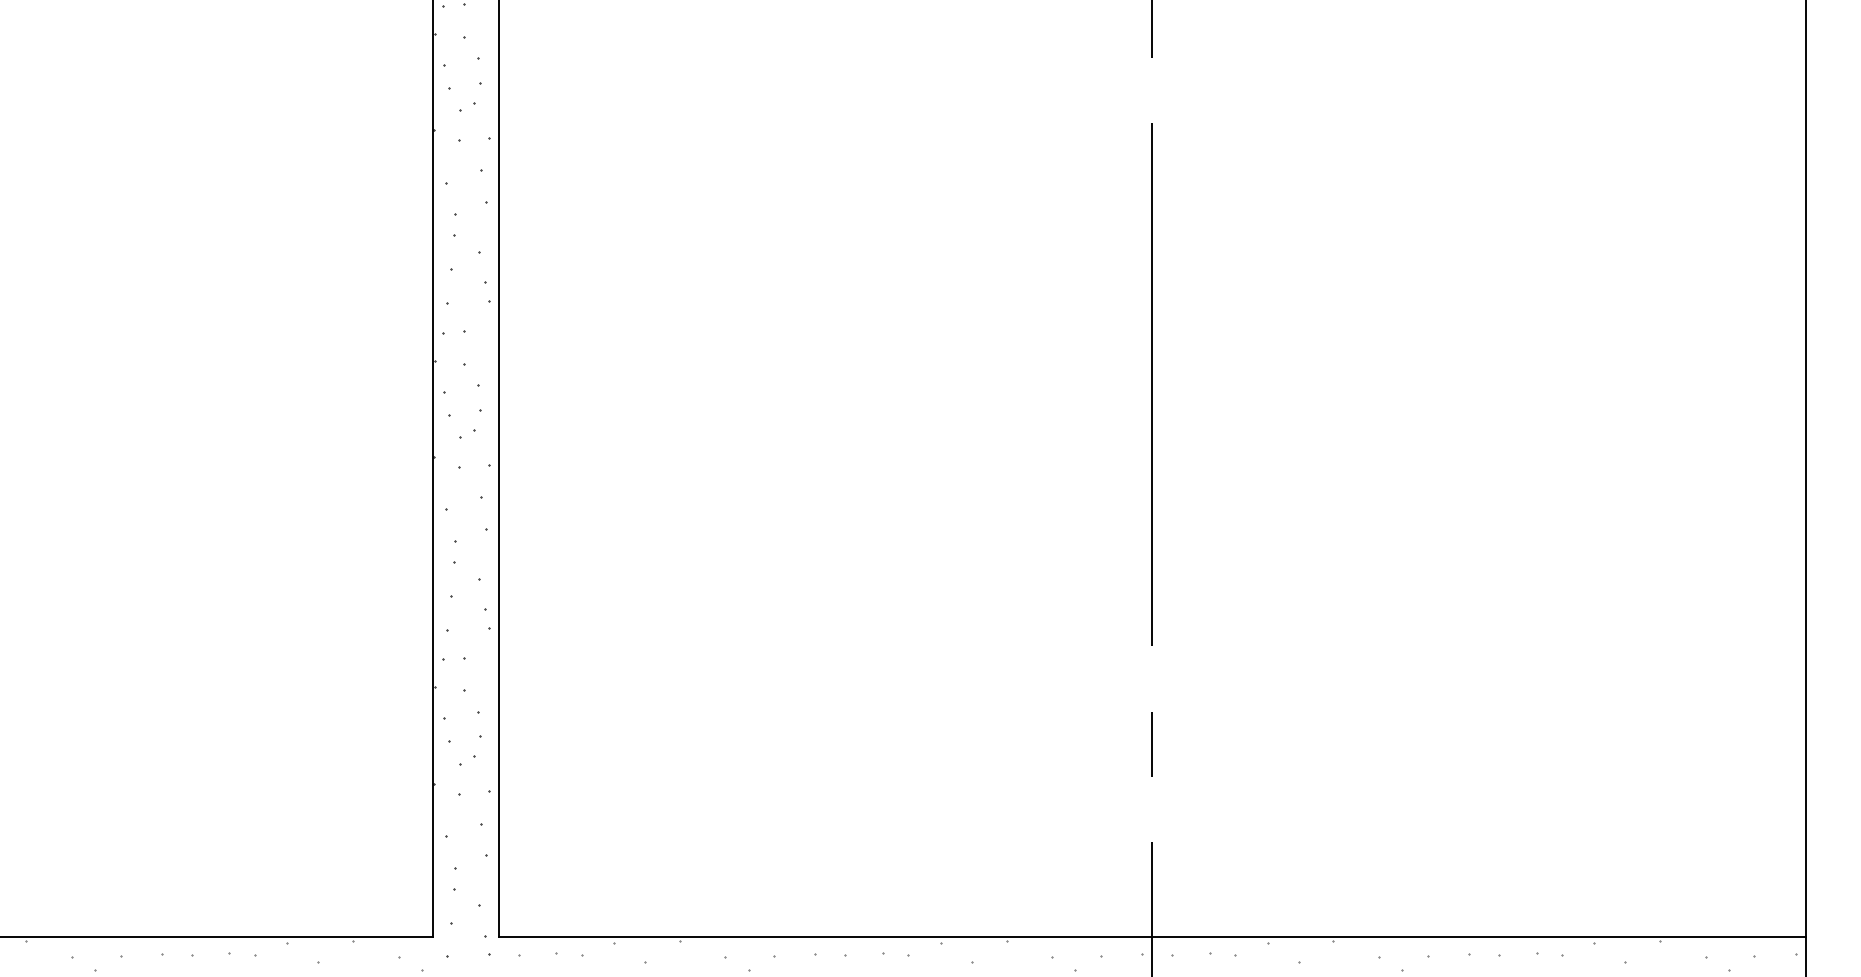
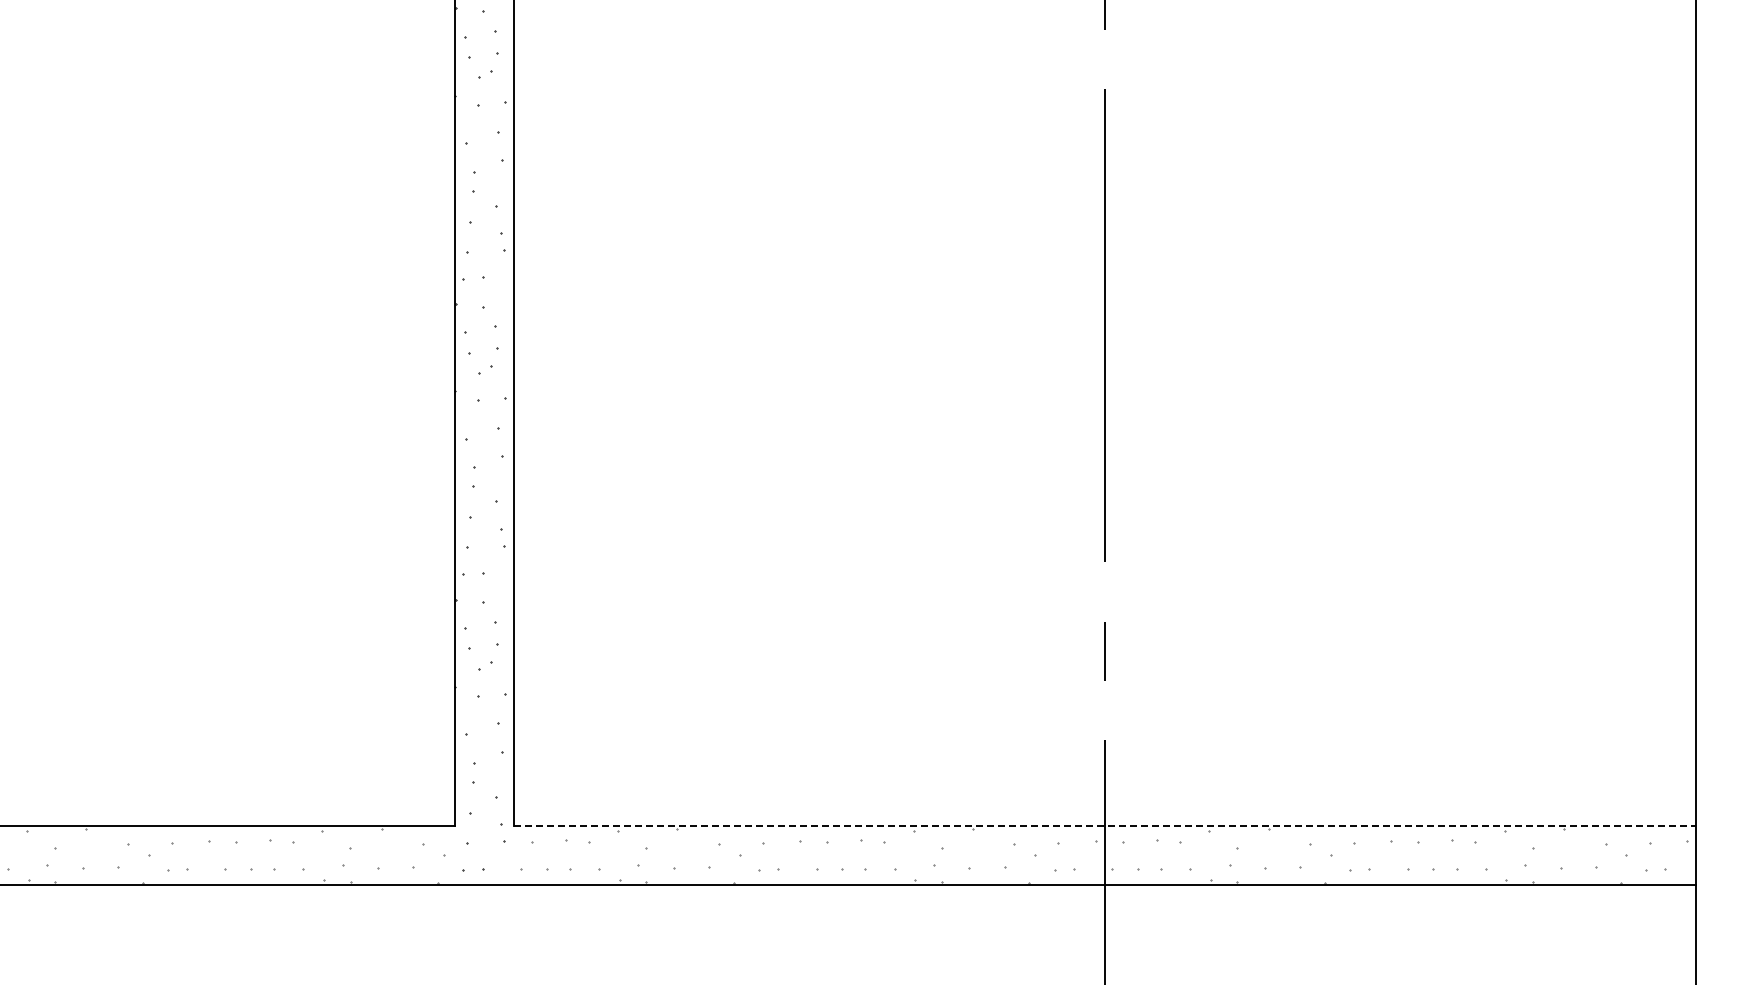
line: (1153, 937) -> (1105, 825), solid -> dashed

